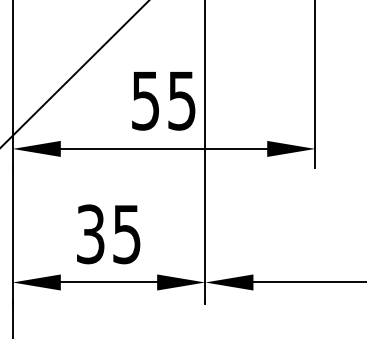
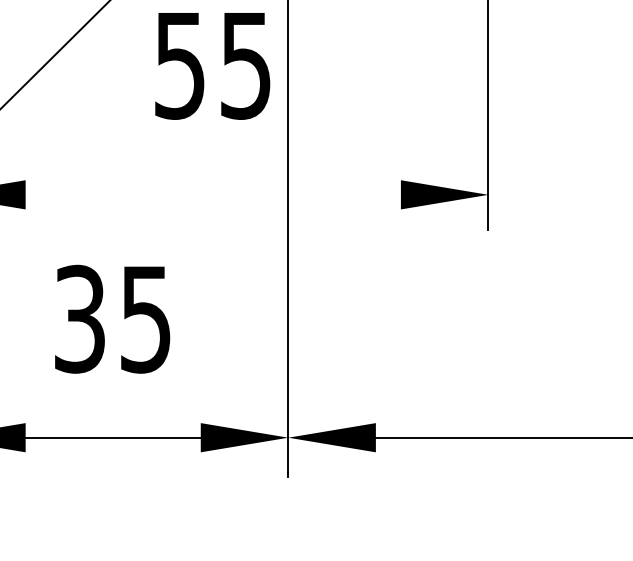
text: (163, 101) -> (212, 66), moved
line: (163, 148) -> (212, 194), removed
text: (108, 234) -> (112, 319), moved

